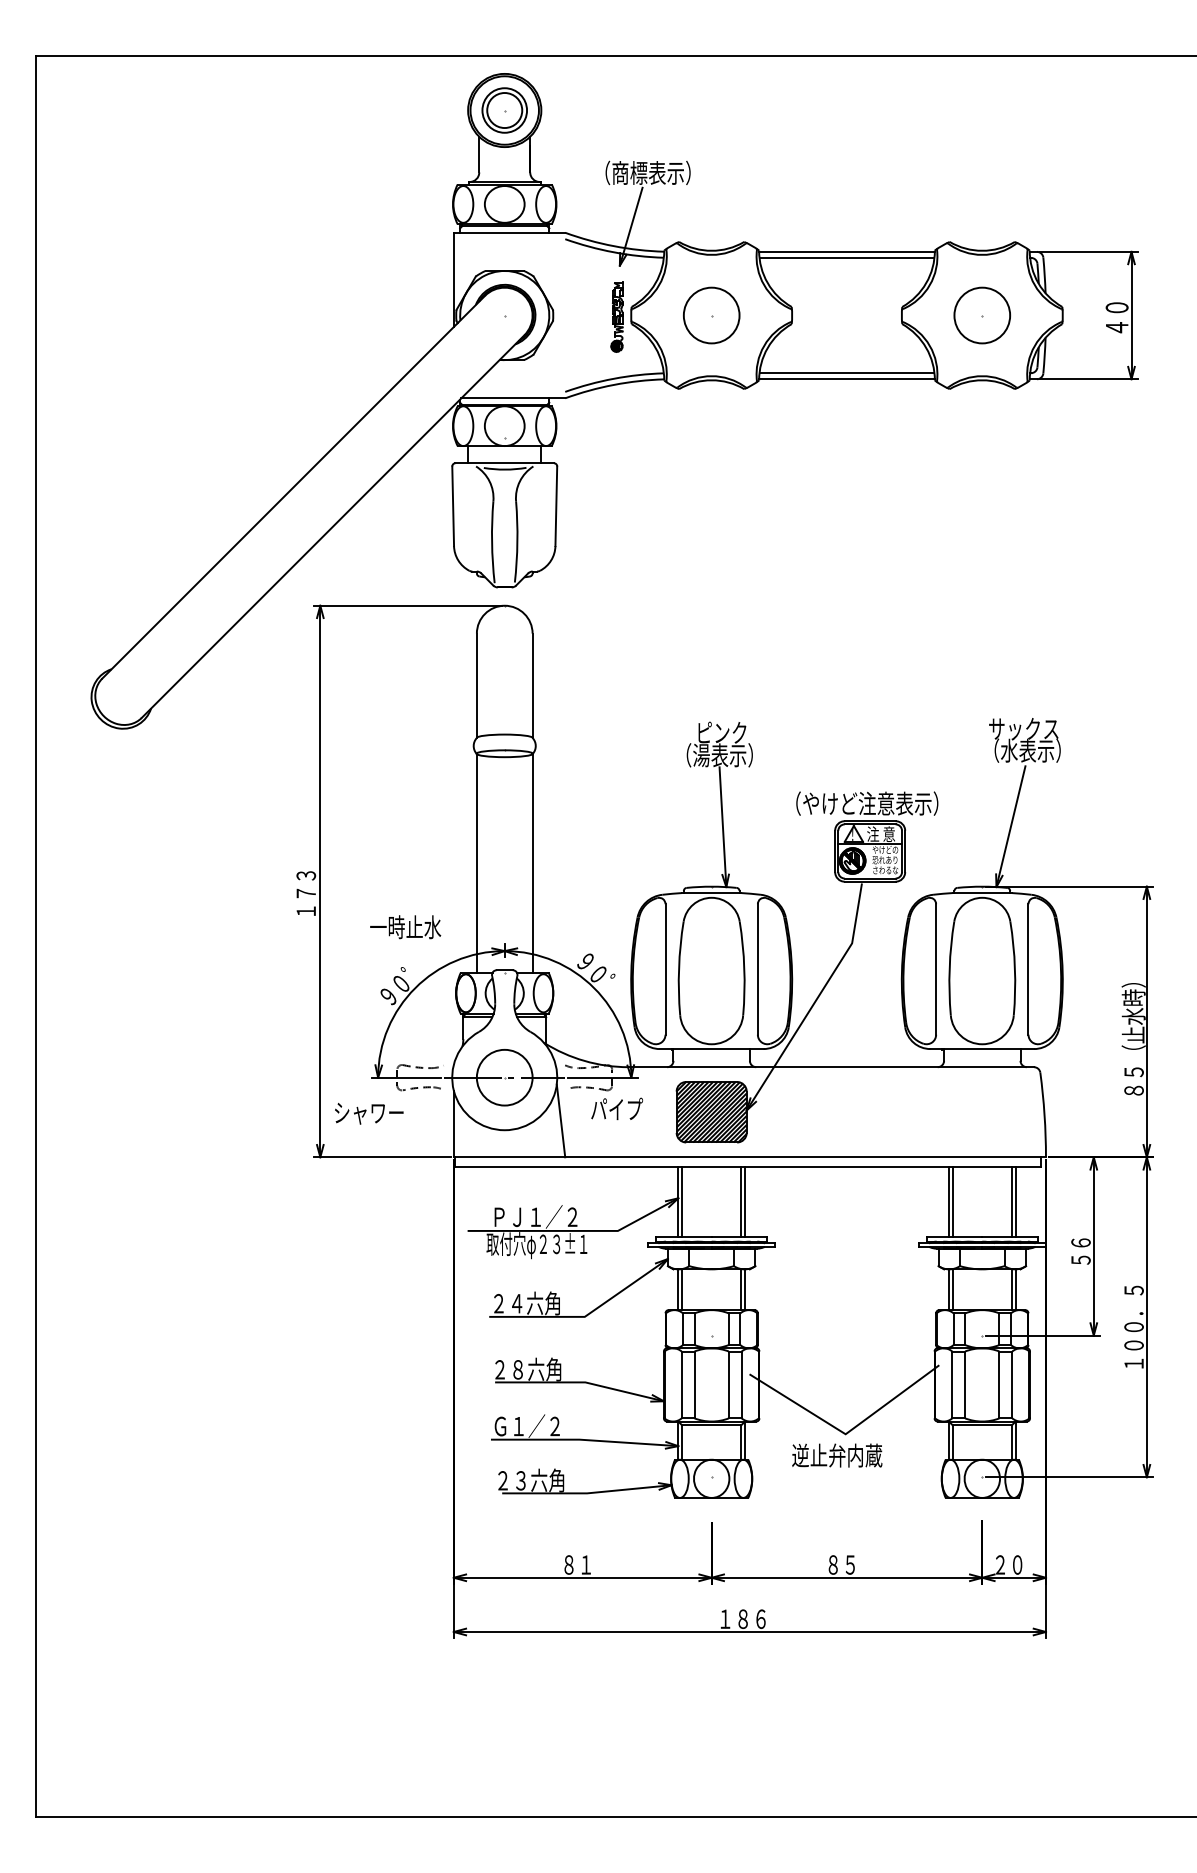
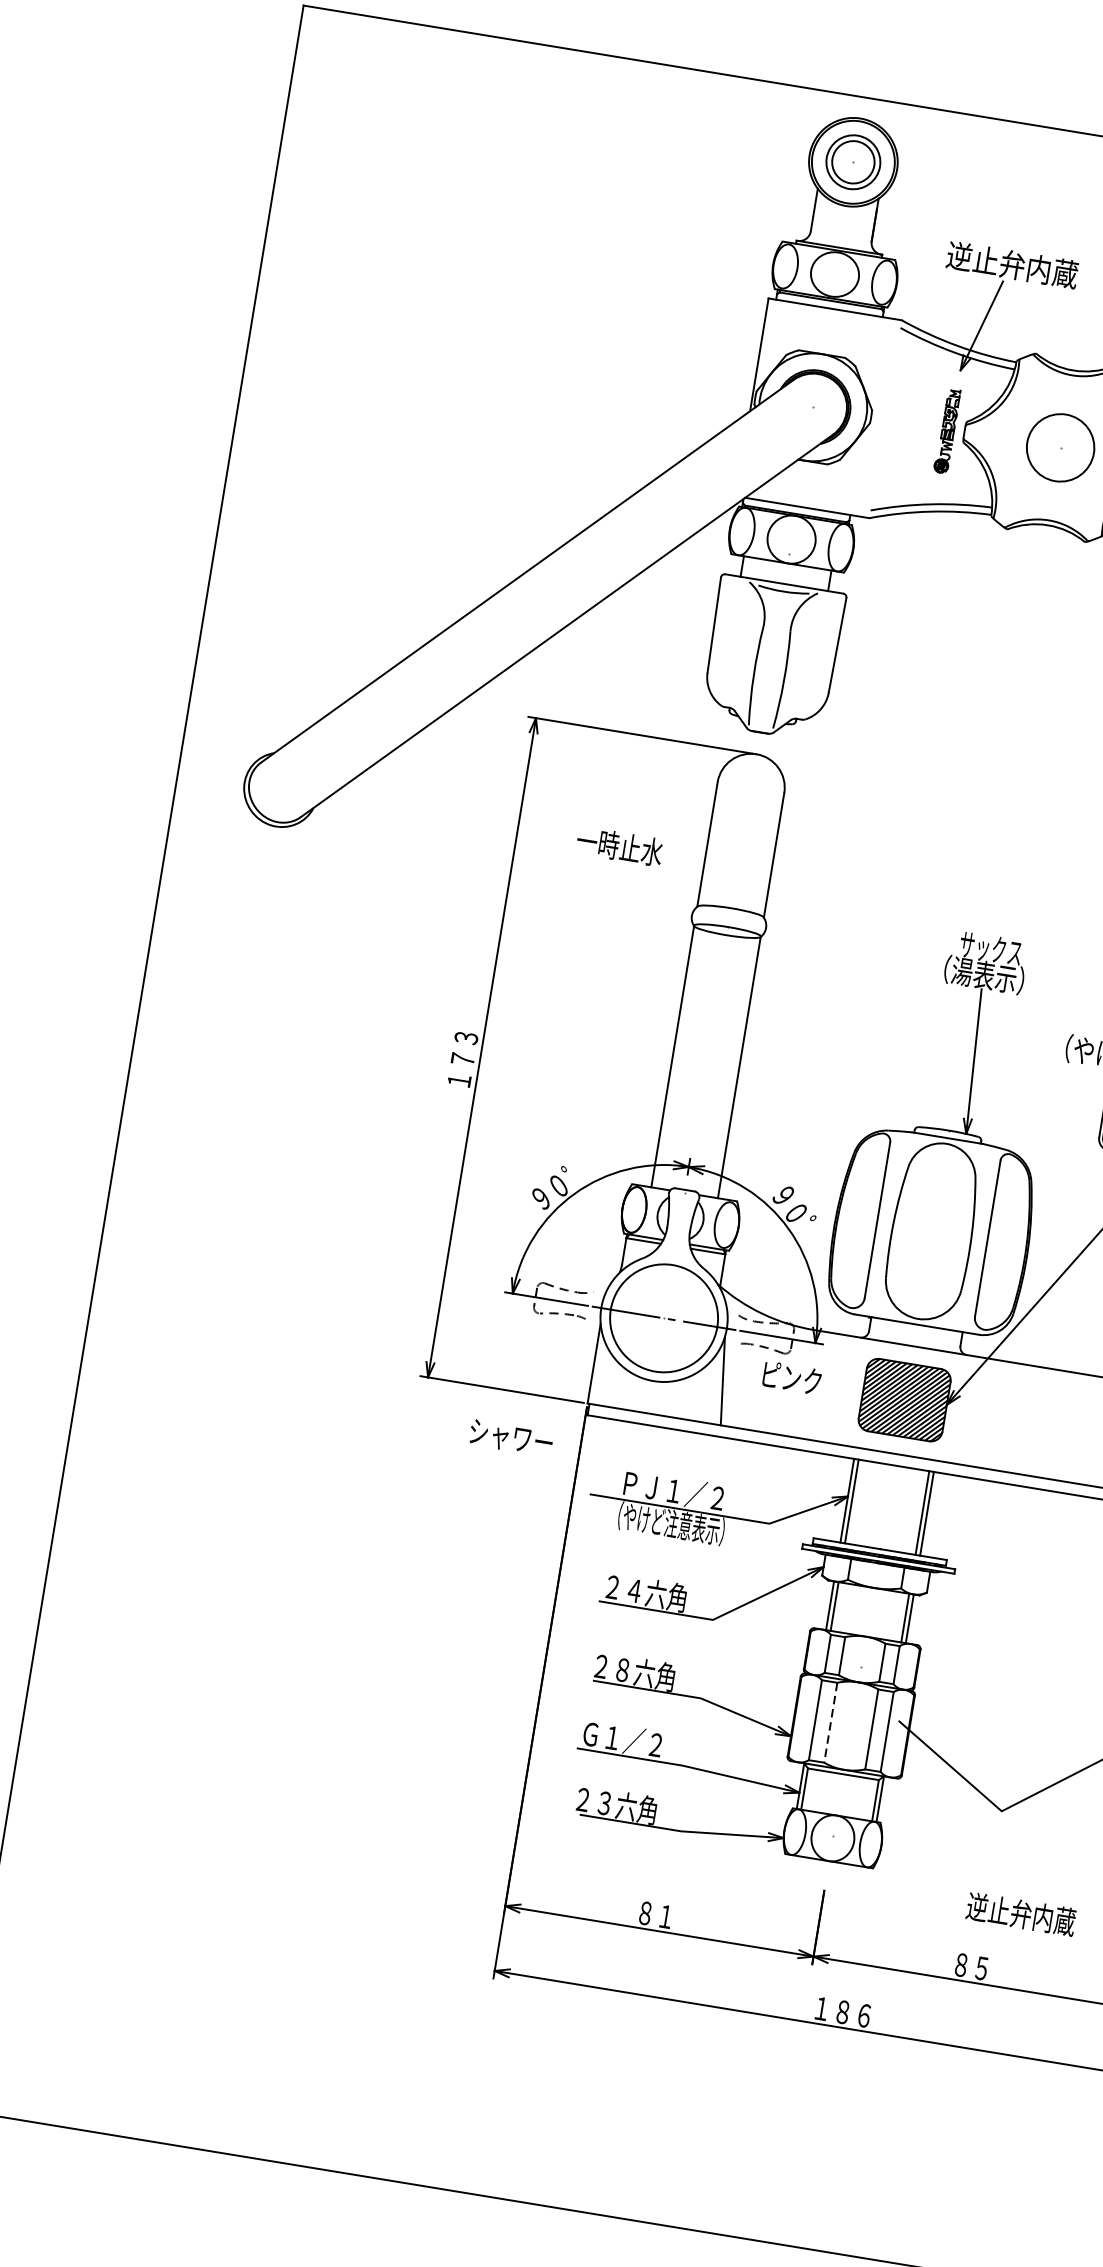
text: (647, 172) -> (1011, 264), （商標表示） -> 逆止弁内蔵
text: (721, 732) -> (990, 948), ピンク -> サックス
text: (405, 927) -> (619, 846), moved
circle: (504, 1077) -> (663, 1318), size x1.6
text: (617, 1108) -> (792, 1377), パイプ -> ピンク
text: (369, 1113) -> (511, 1437), moved
text: (536, 1245) -> (669, 1525), 取付穴φ２３±１ -> （やけど注意表示）
line: (694, 1385) -> (830, 1723), solid -> dashed
text: (837, 1455) -> (1021, 1914), moved

